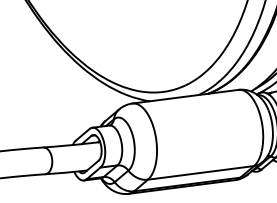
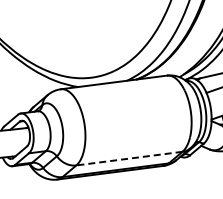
line: (201, 172) -> (129, 158), solid -> dashed

